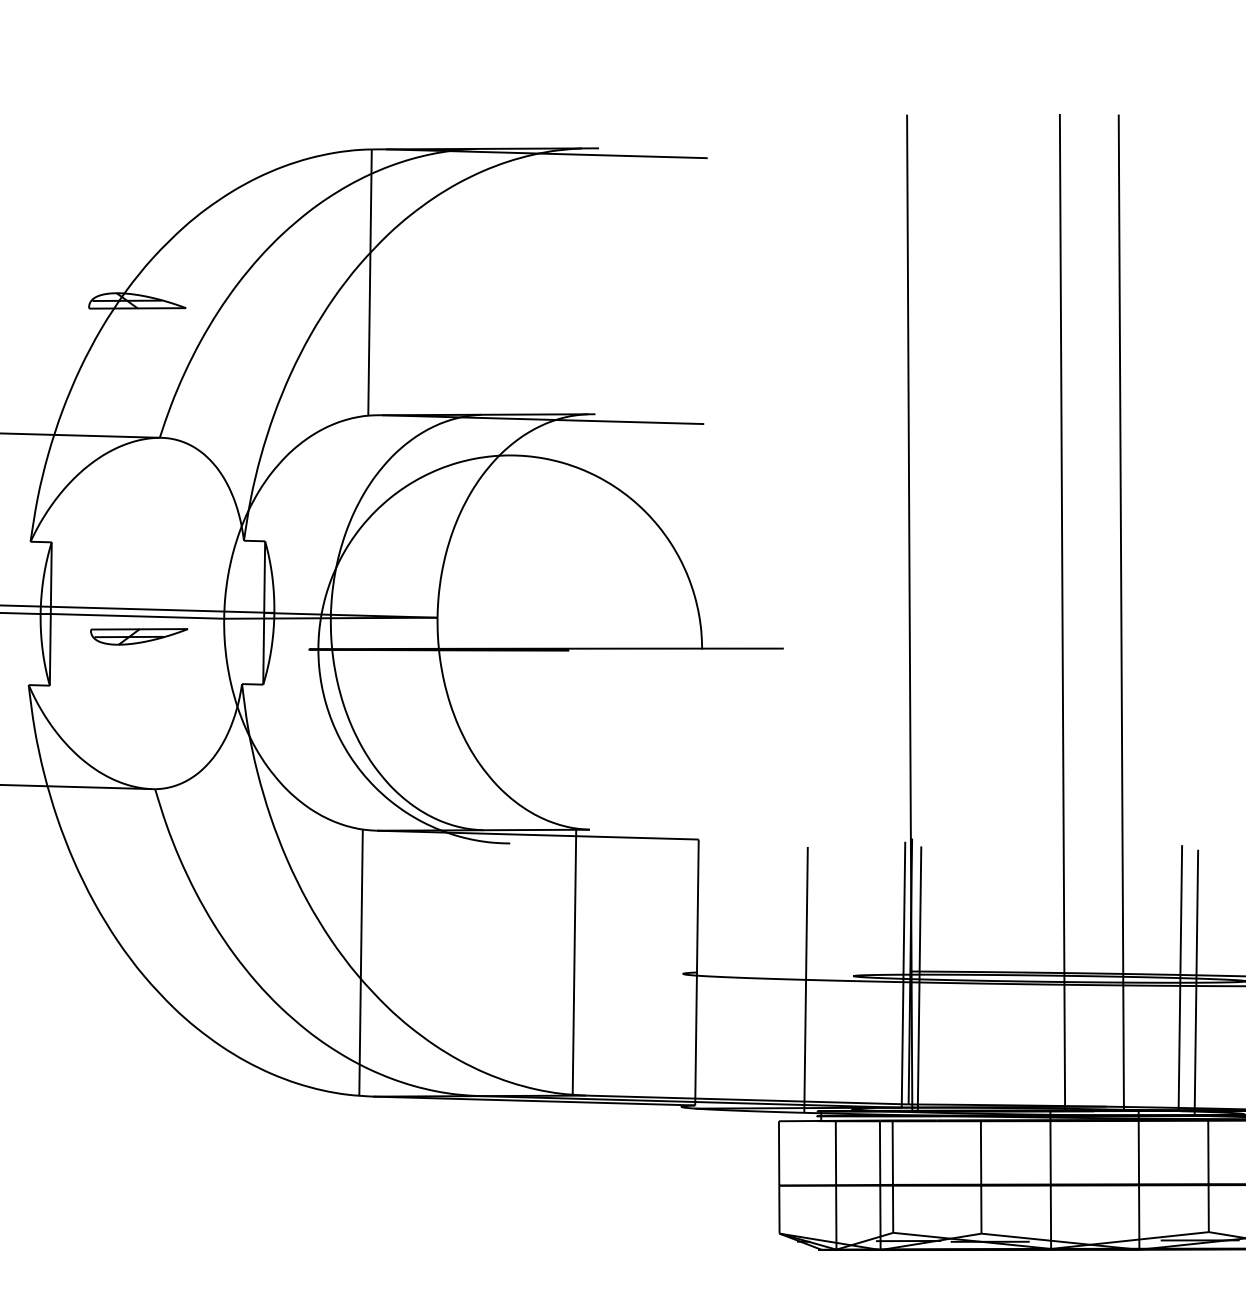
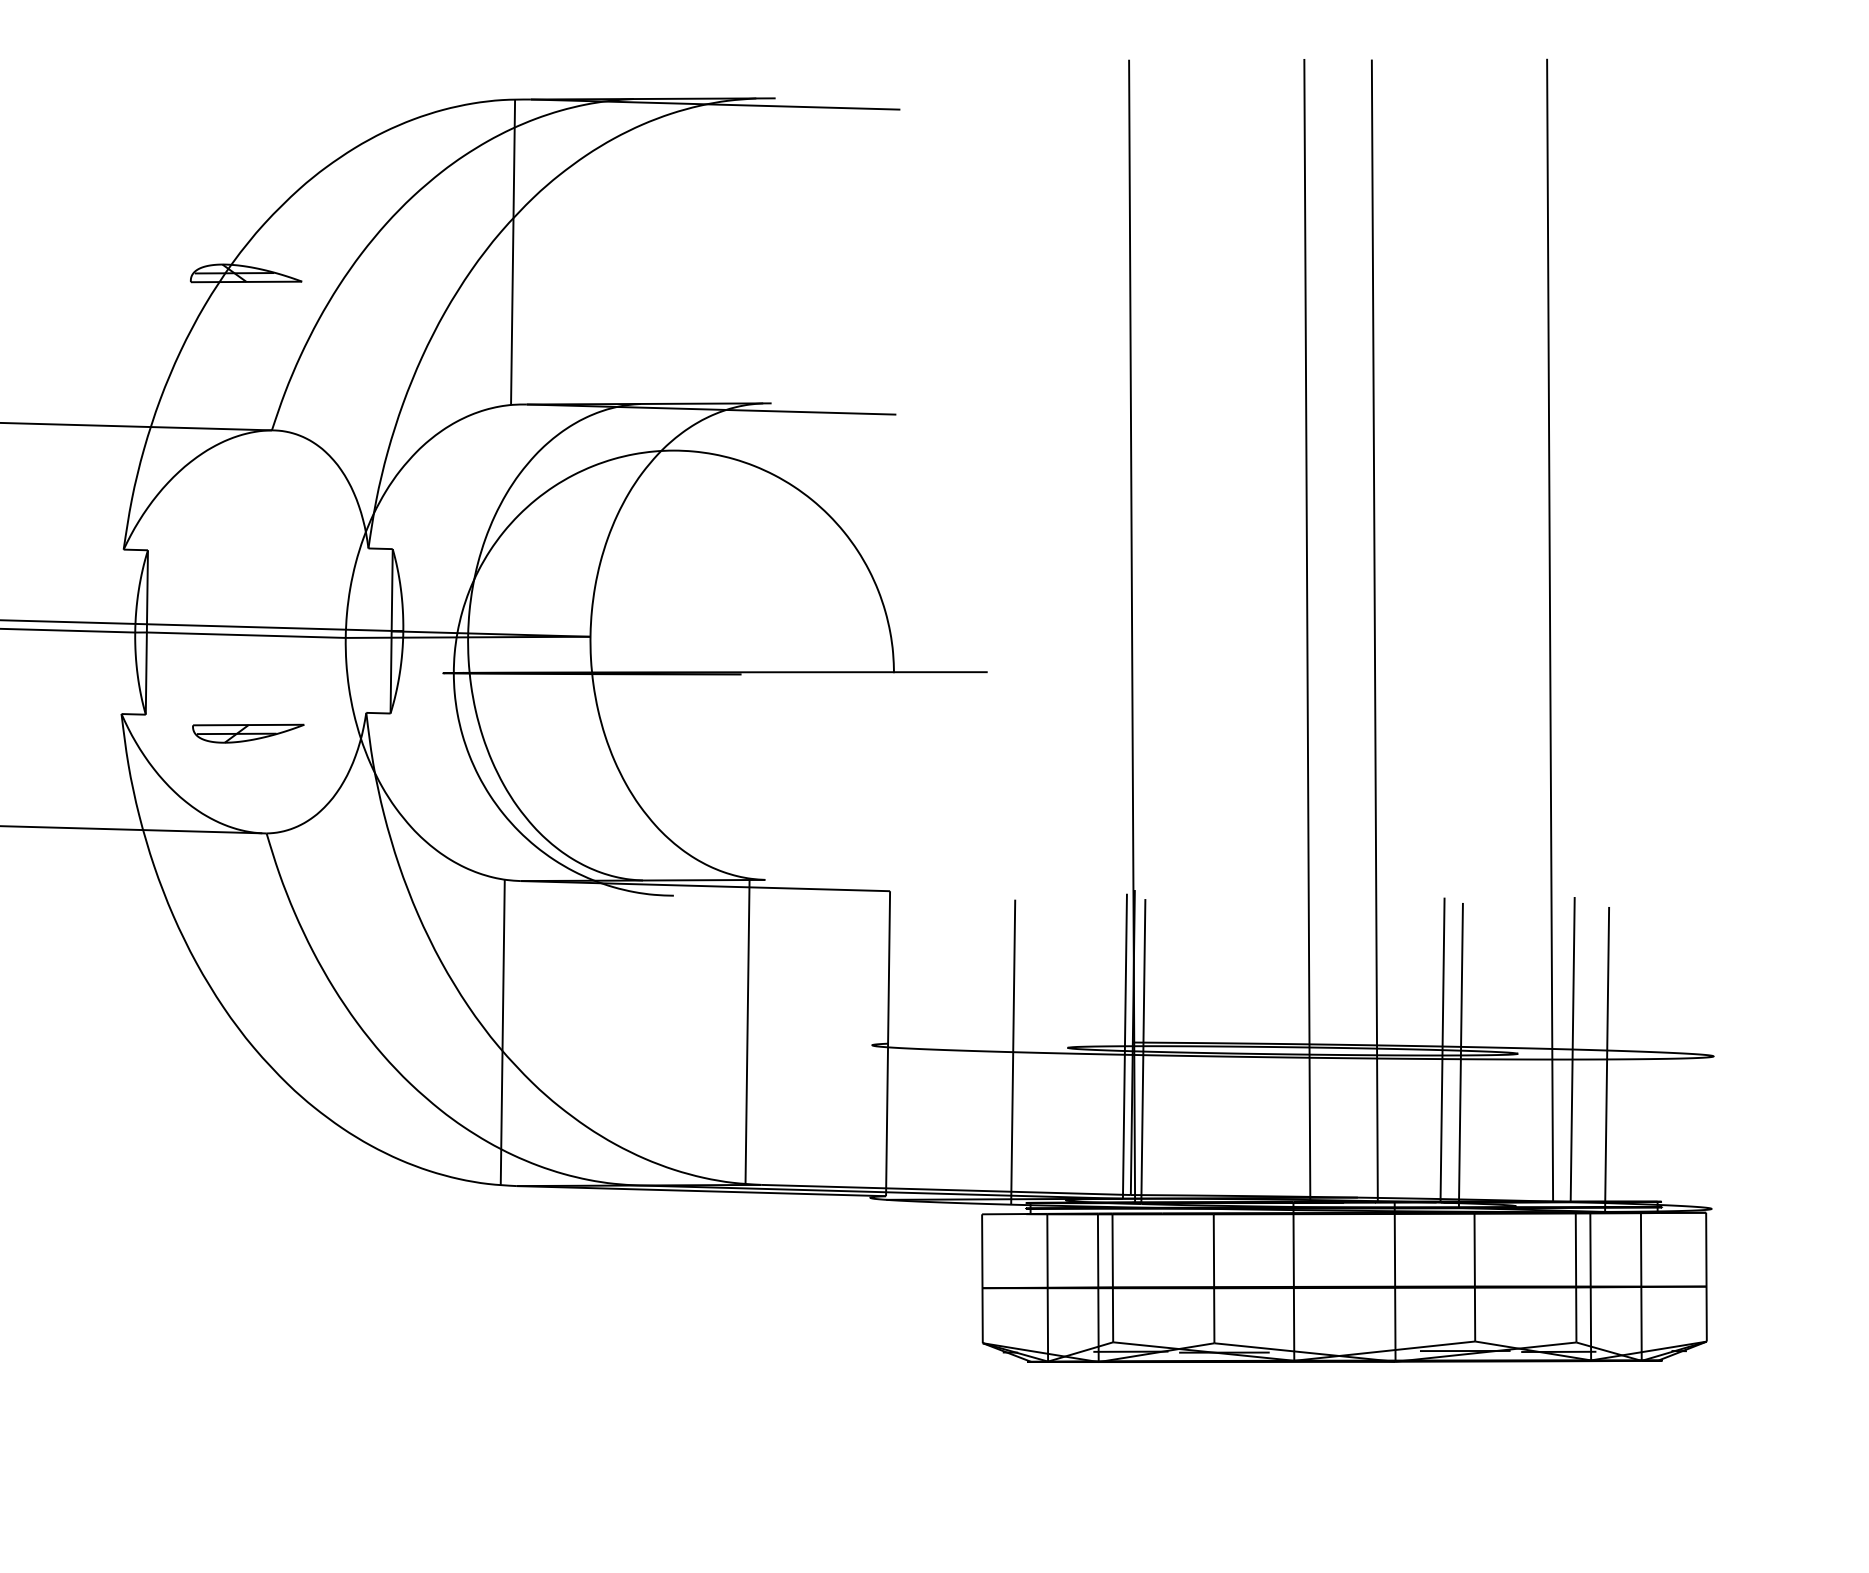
part: (139, 636) -> (248, 733), moved

